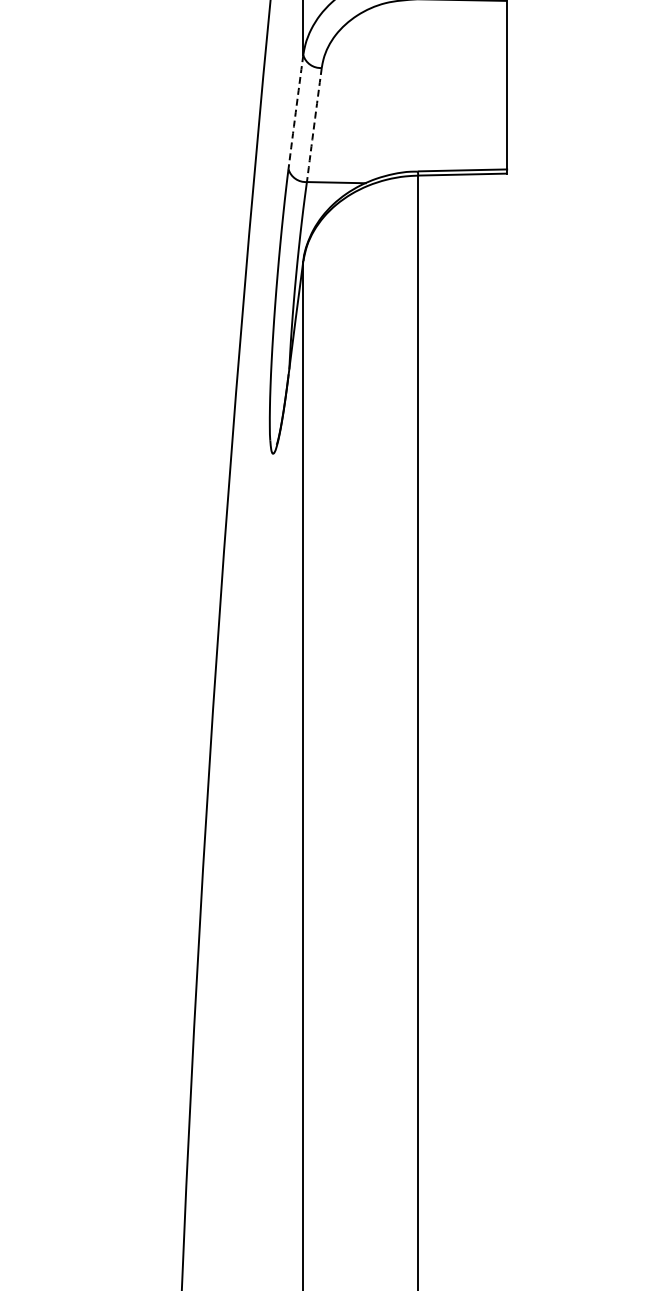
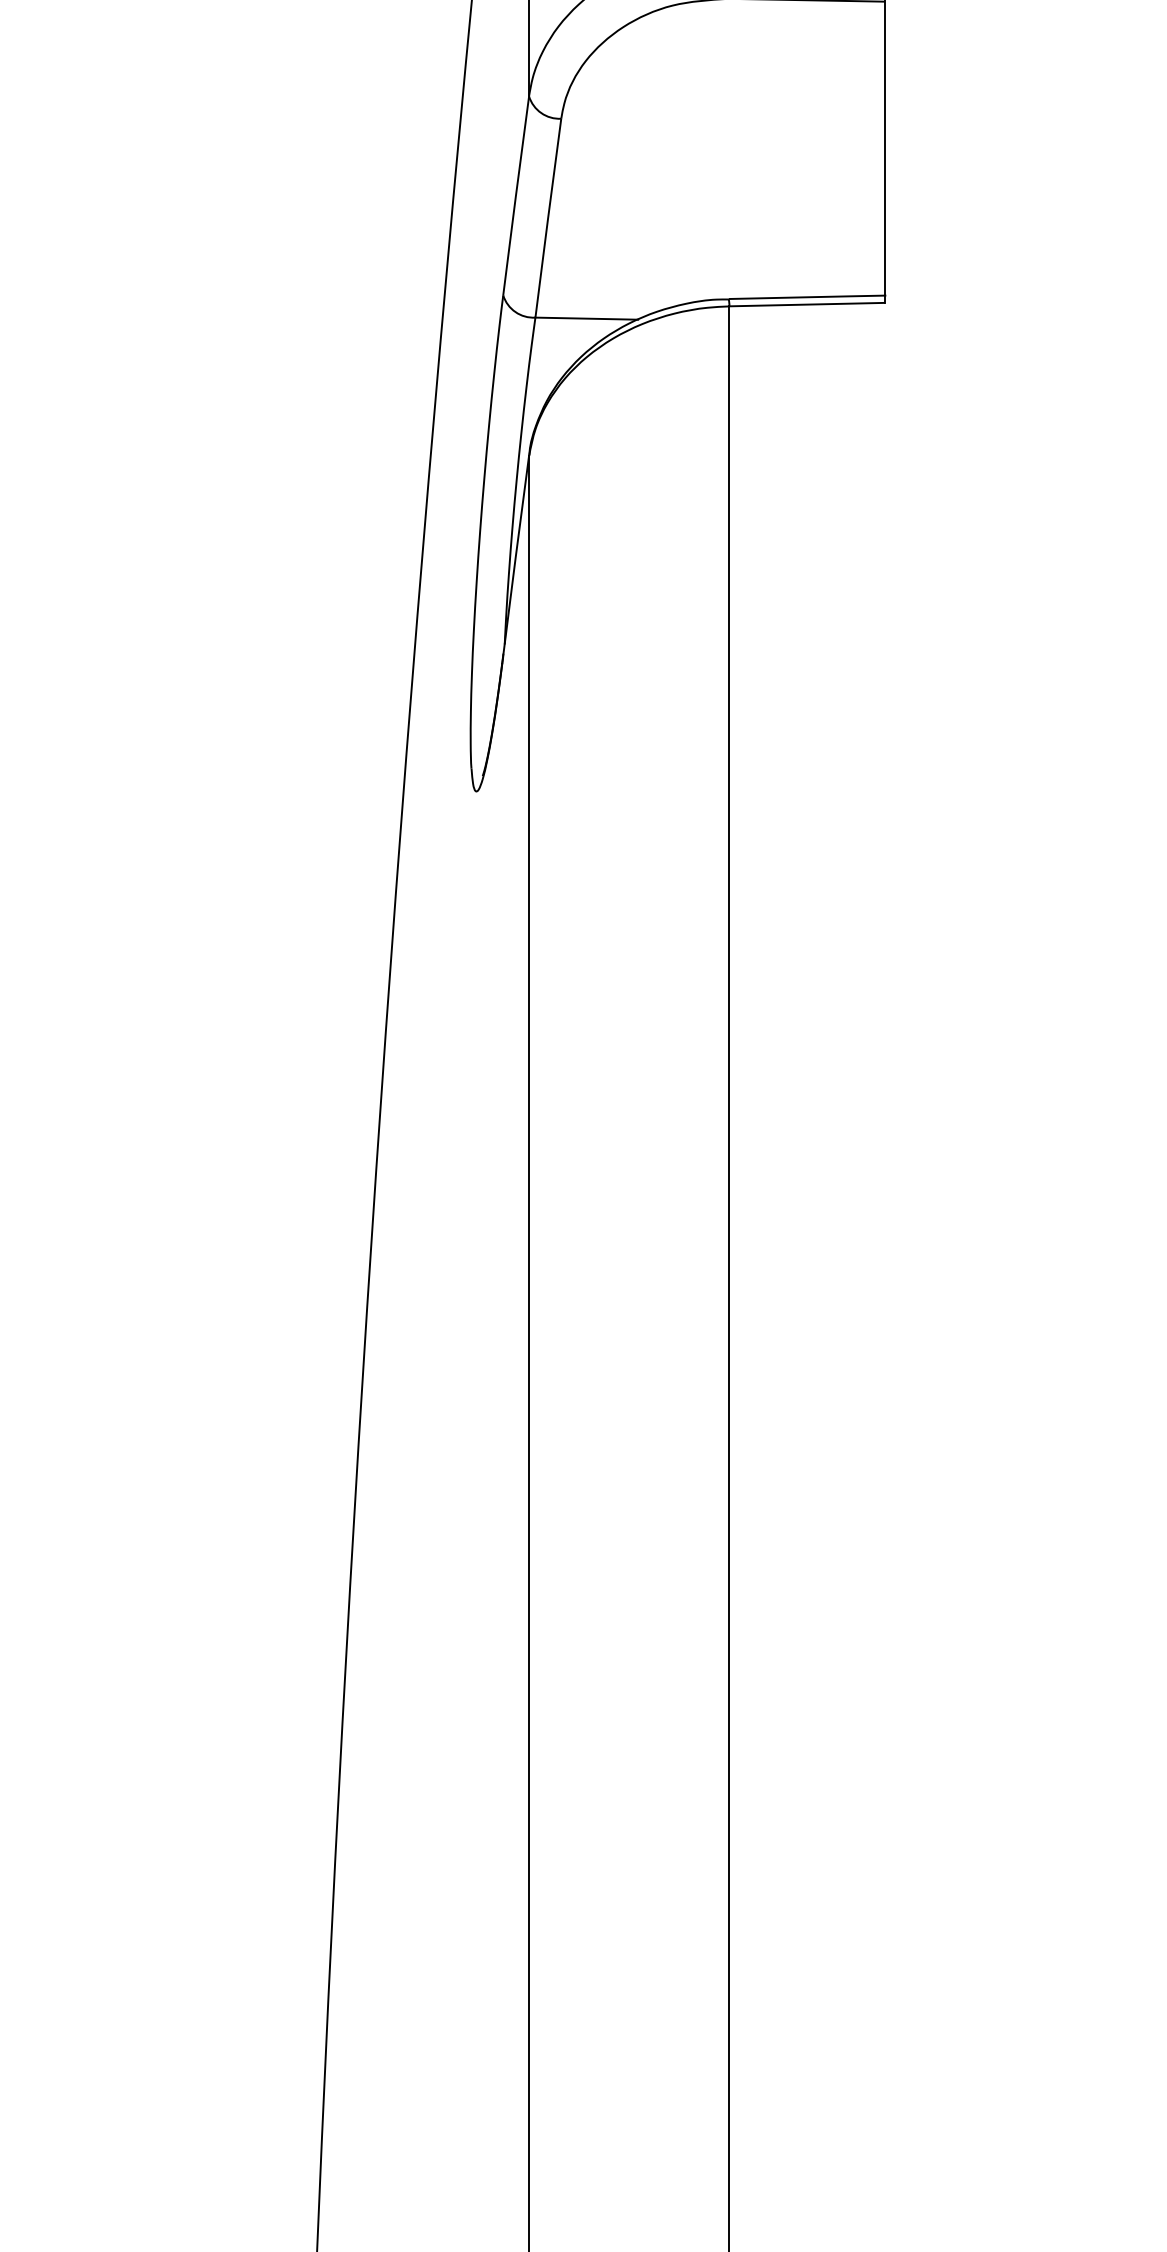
arc: (295, 112) -> (515, 196), dashed -> solid
arc: (314, 125) -> (548, 218), dashed -> solid

